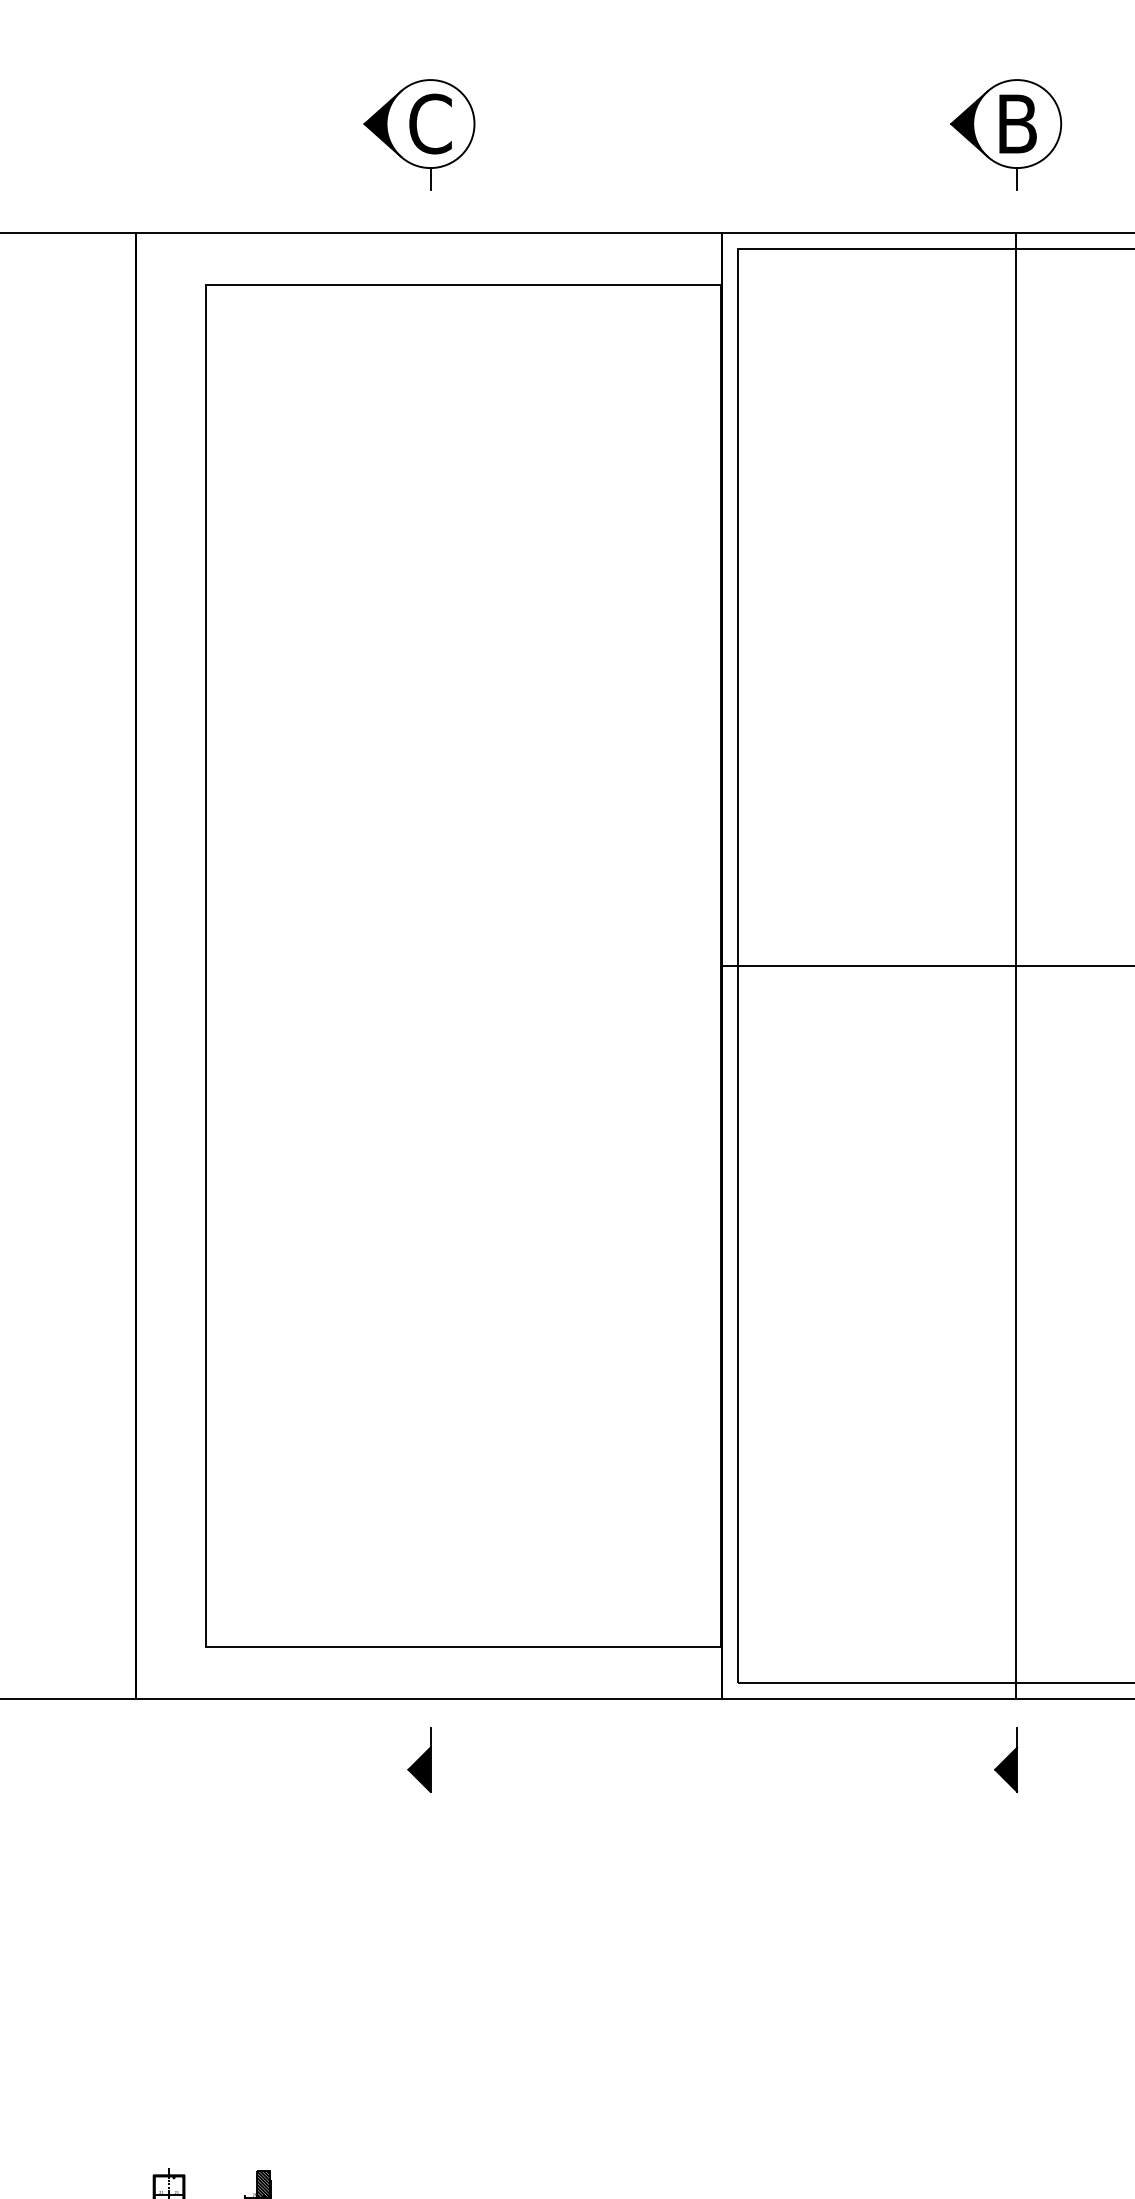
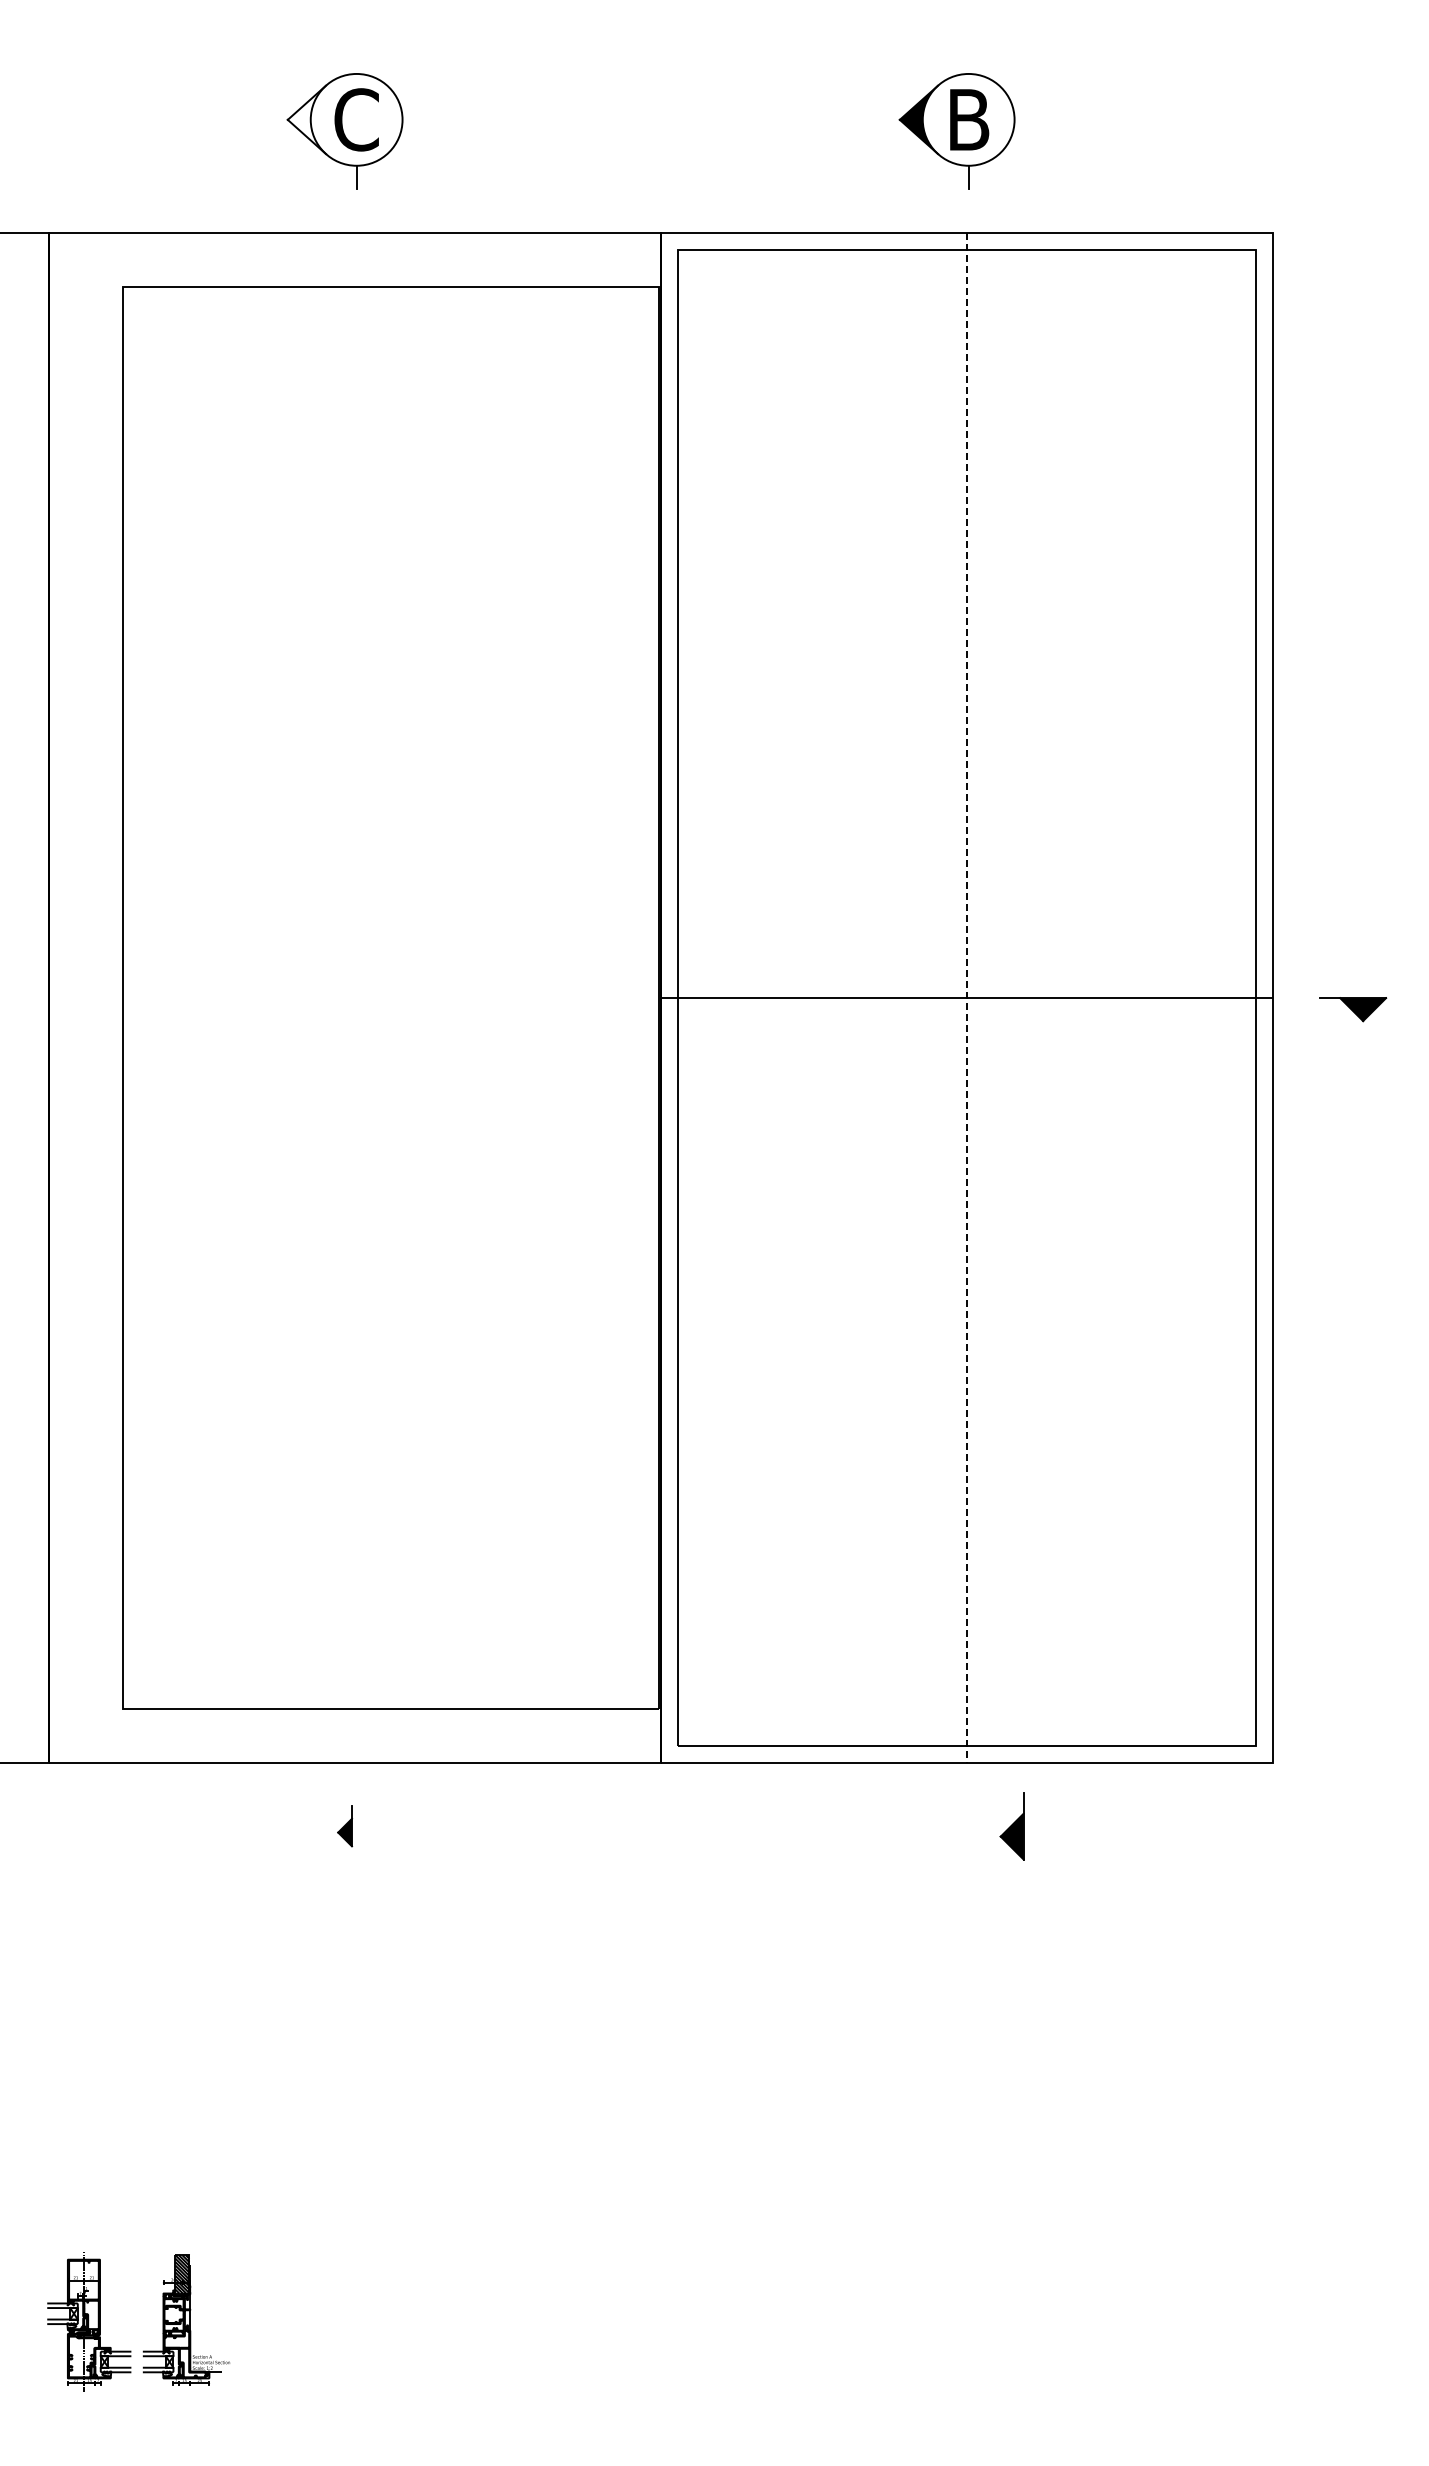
fill: (382, 123) -> (306, 119), removed
line: (1016, 966) -> (967, 998), solid -> dashed
part: (418, 1760) -> (344, 1826), size x0.6
part: (1005, 1760) -> (1011, 1826), moved

